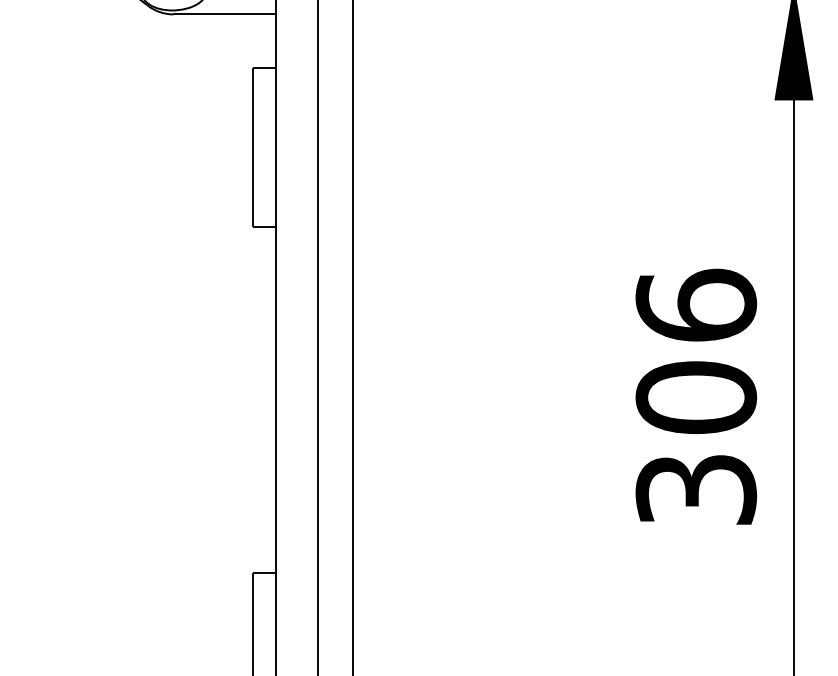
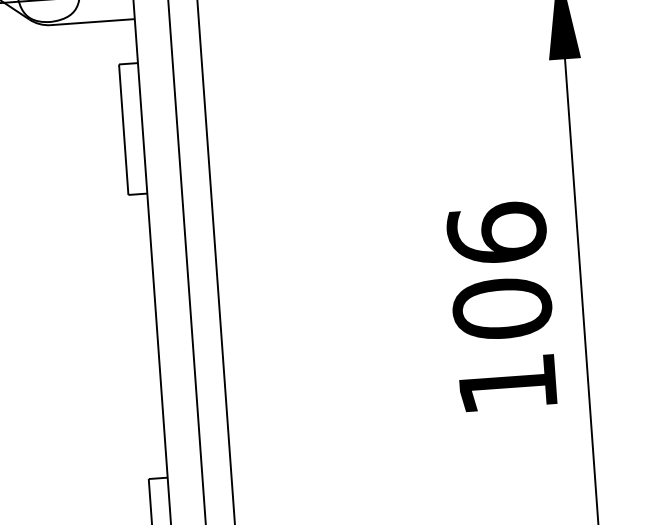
text: (696, 489) -> (507, 384), 306 -> 106

